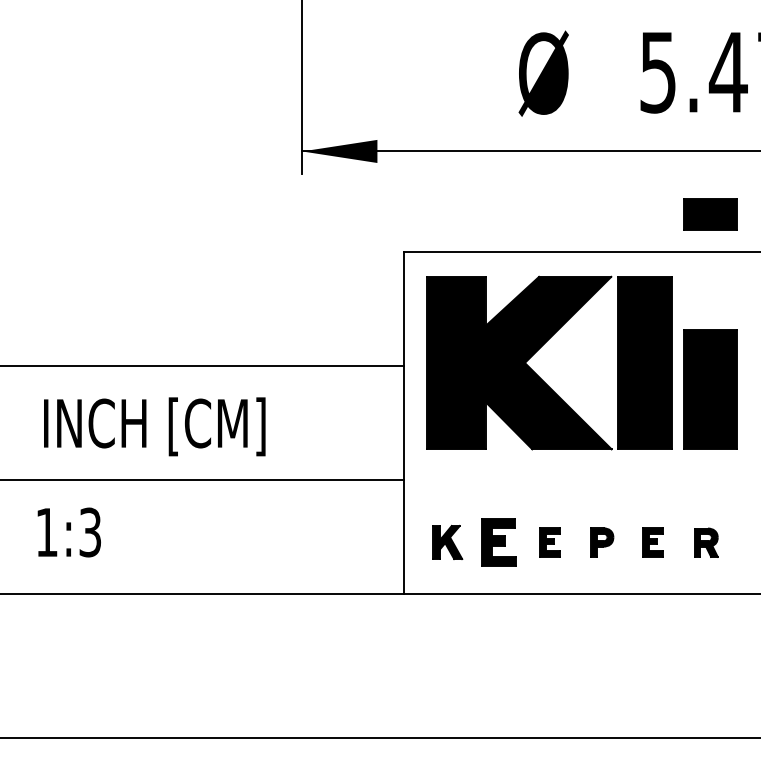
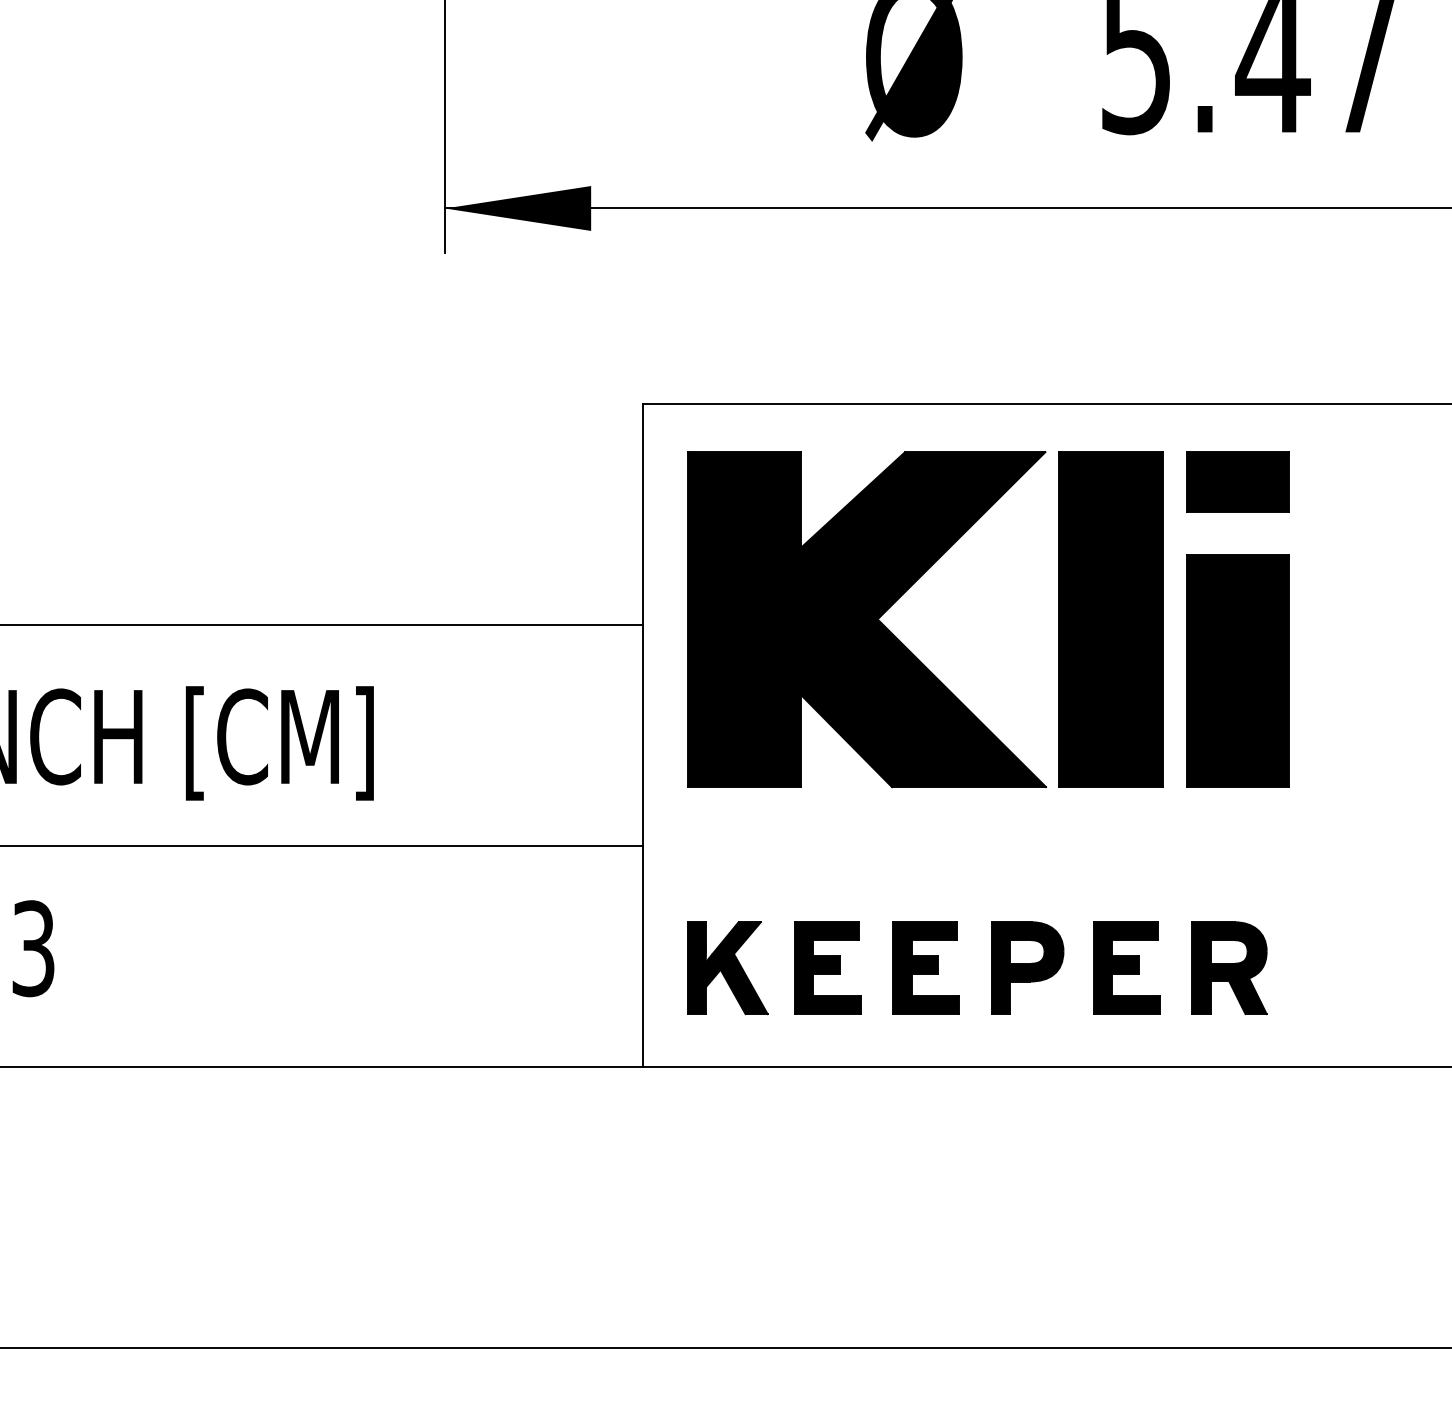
part: (710, 214) -> (1238, 482), moved
part: (447, 542) -> (727, 968), size x1.43
part: (549, 542) -> (925, 968), size x1.67
part: (602, 542) -> (1028, 968), size x1.67
part: (652, 542) -> (1125, 968), size x1.67
part: (706, 542) -> (1230, 968), size x1.67

